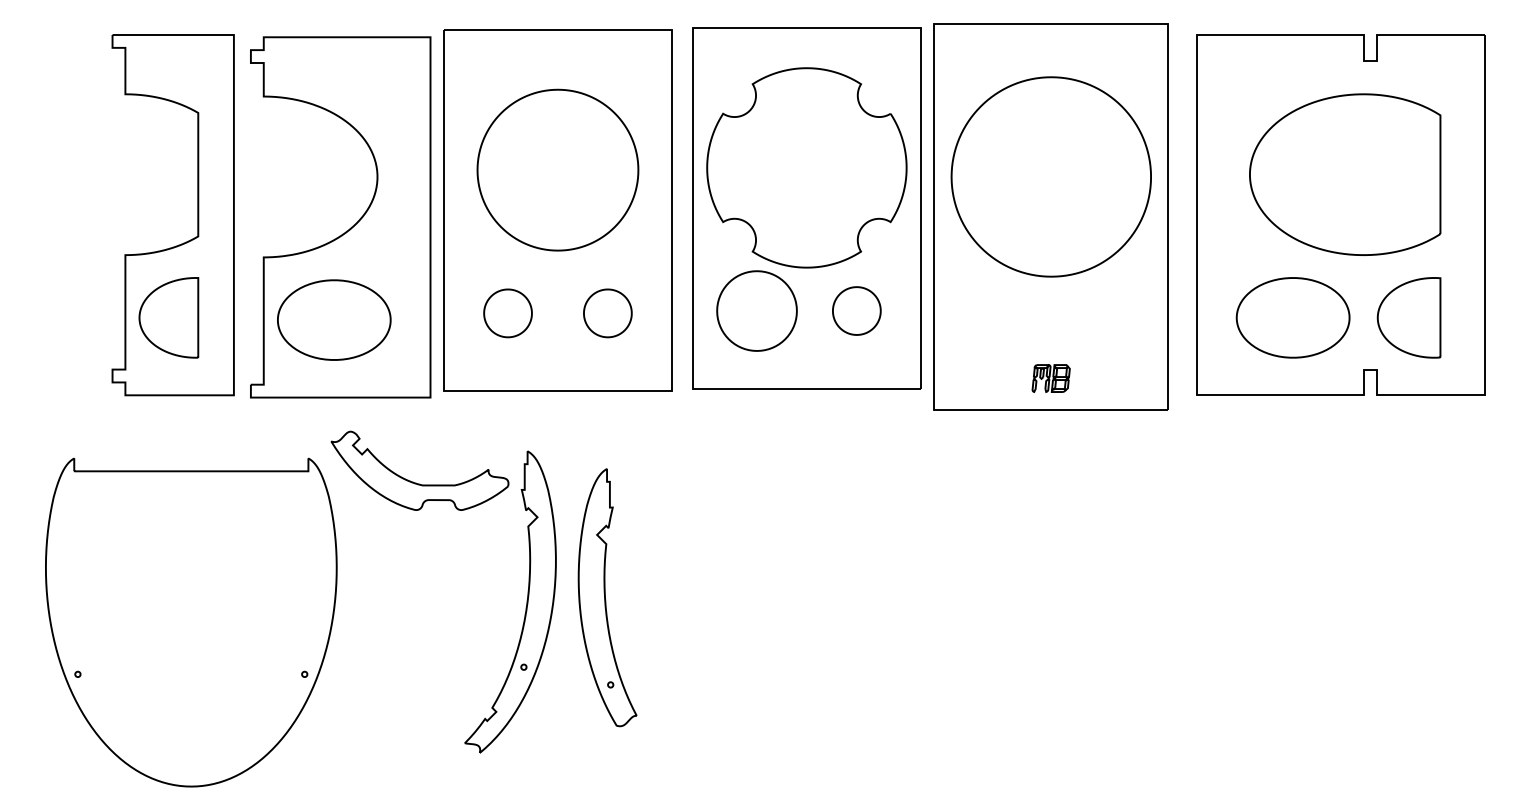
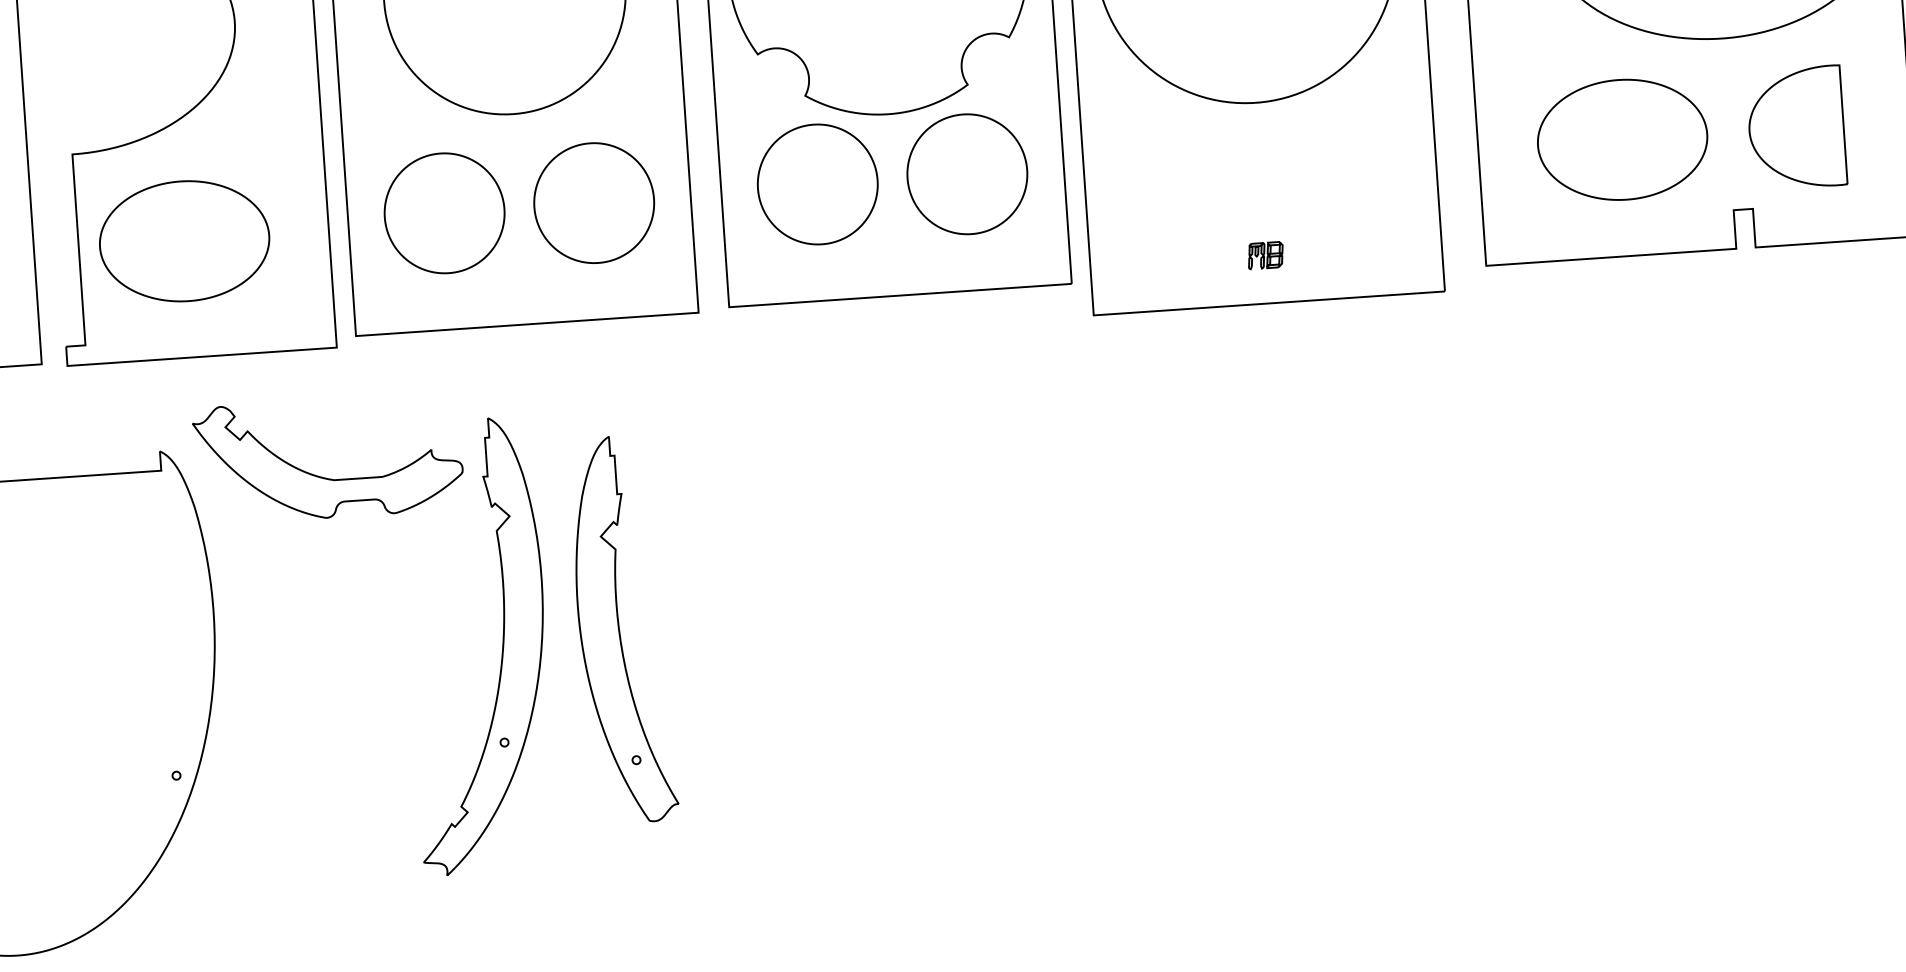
part: (856, 310) -> (966, 173), size x1.67
part: (507, 313) -> (443, 213), size x1.67
part: (607, 313) -> (593, 203), size x1.67
part: (1050, 378) -> (1264, 255), size x0.62

